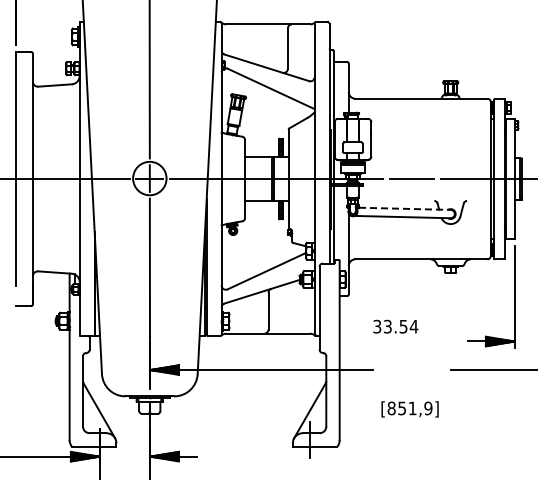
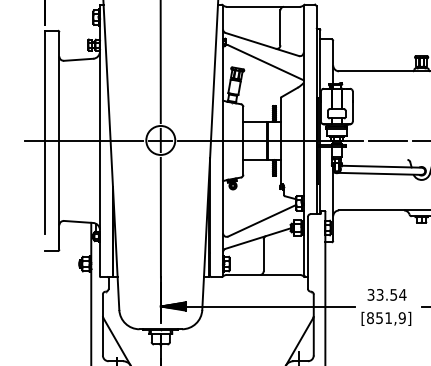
line: (404, 208) -> (381, 166), dashed -> solid
text: (395, 326) -> (386, 294), moved
text: (409, 409) -> (385, 319), moved

